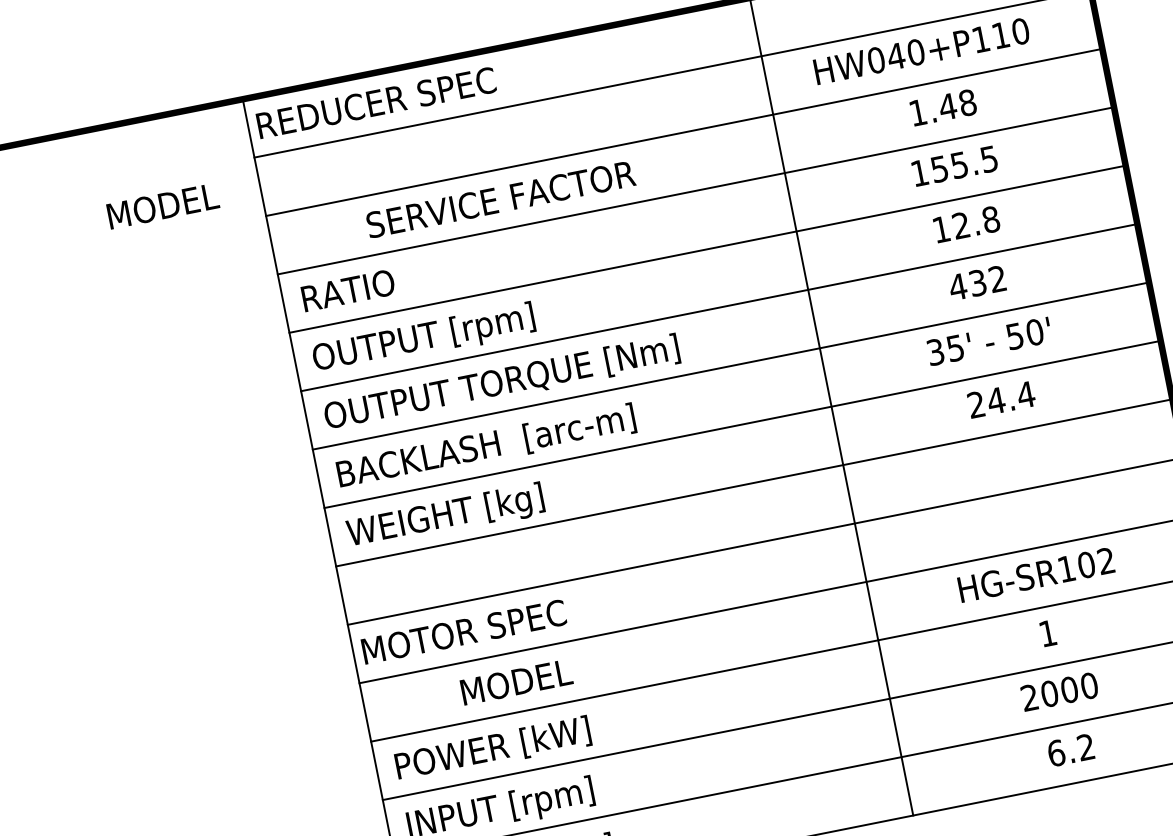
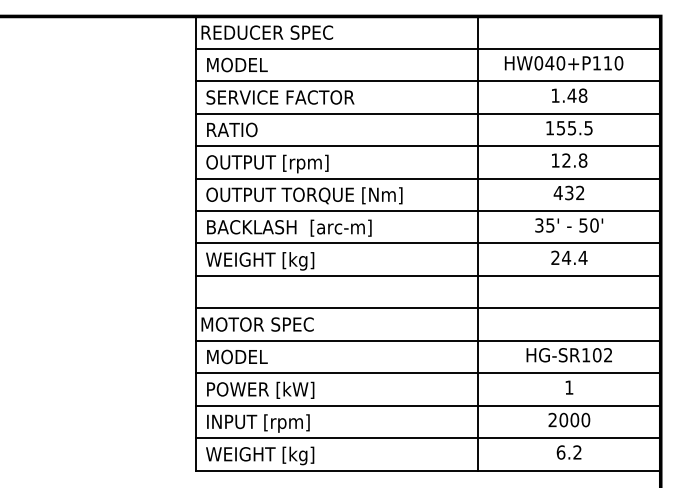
text: (500, 199) -> (280, 97), moved
text: (163, 205) -> (237, 64), moved
text: (516, 681) -> (237, 356), moved

